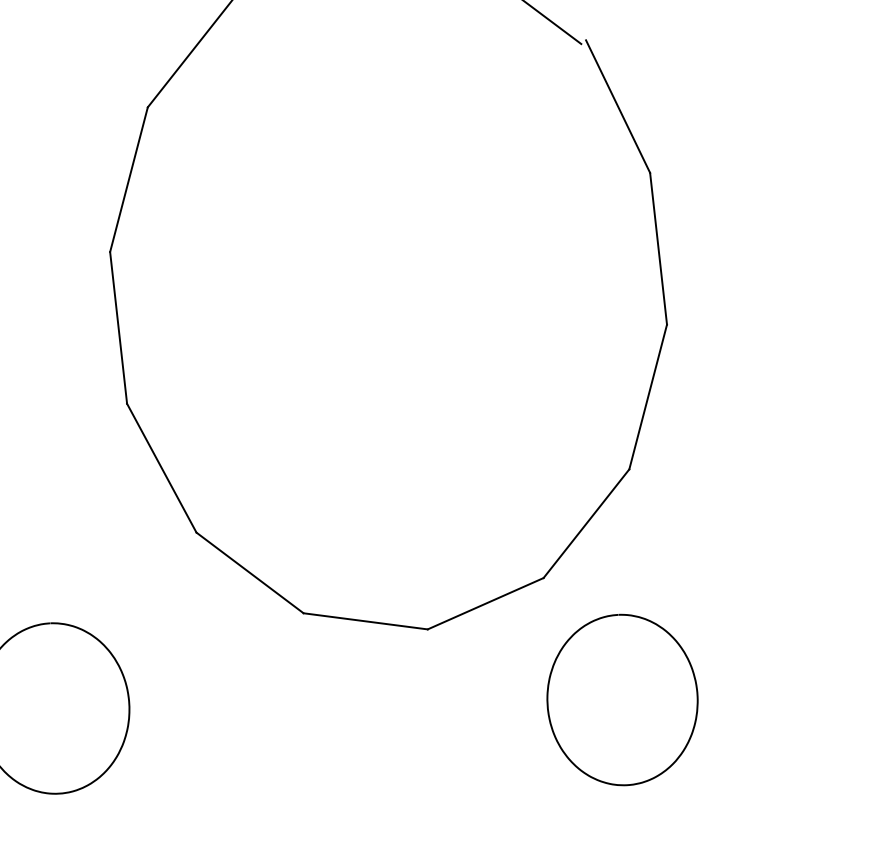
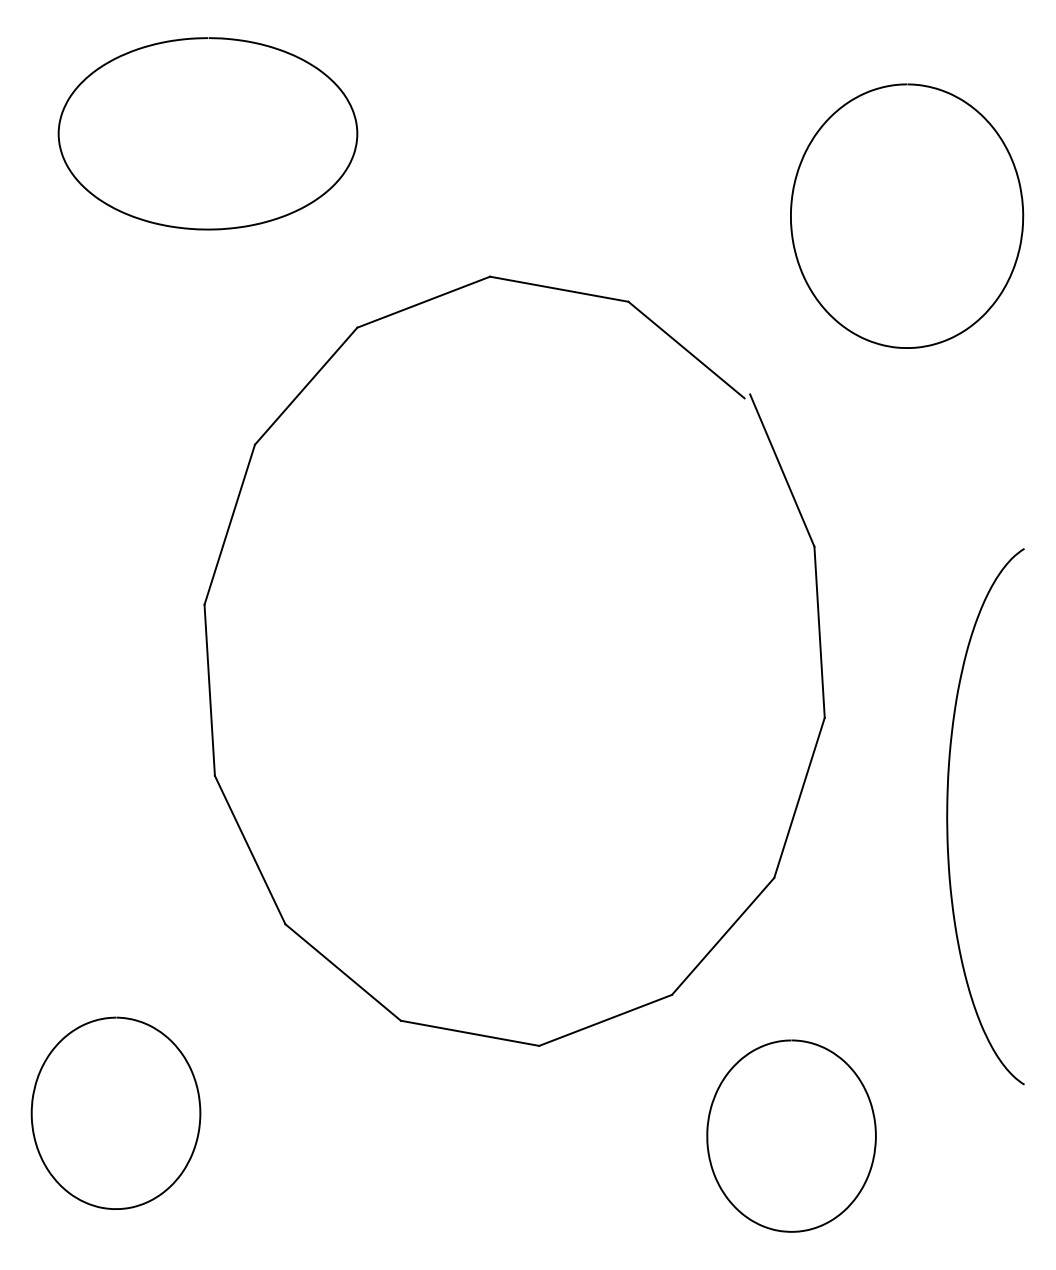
curve: (781, 406) -> (948, 816), added
curve: (548, 703) -> (708, 1135), moved

